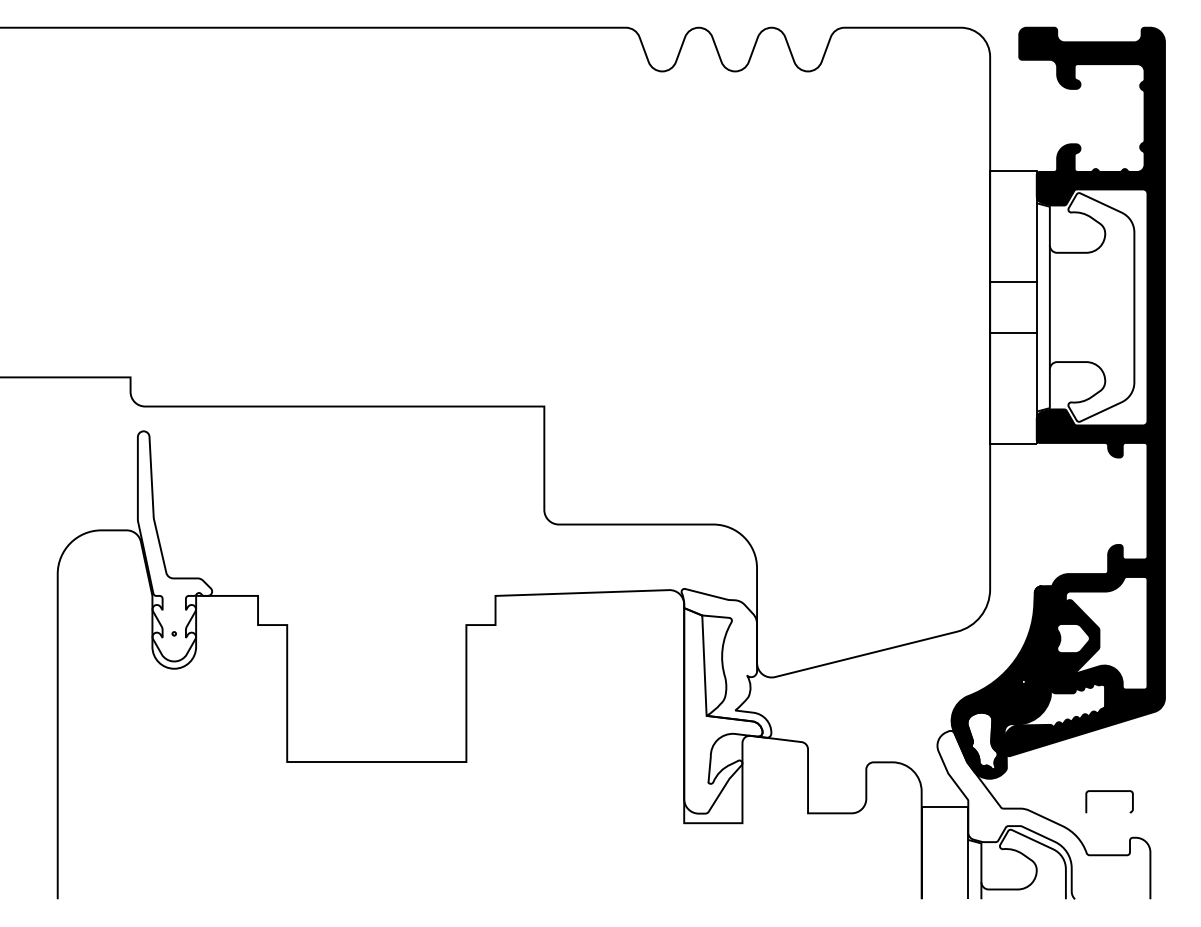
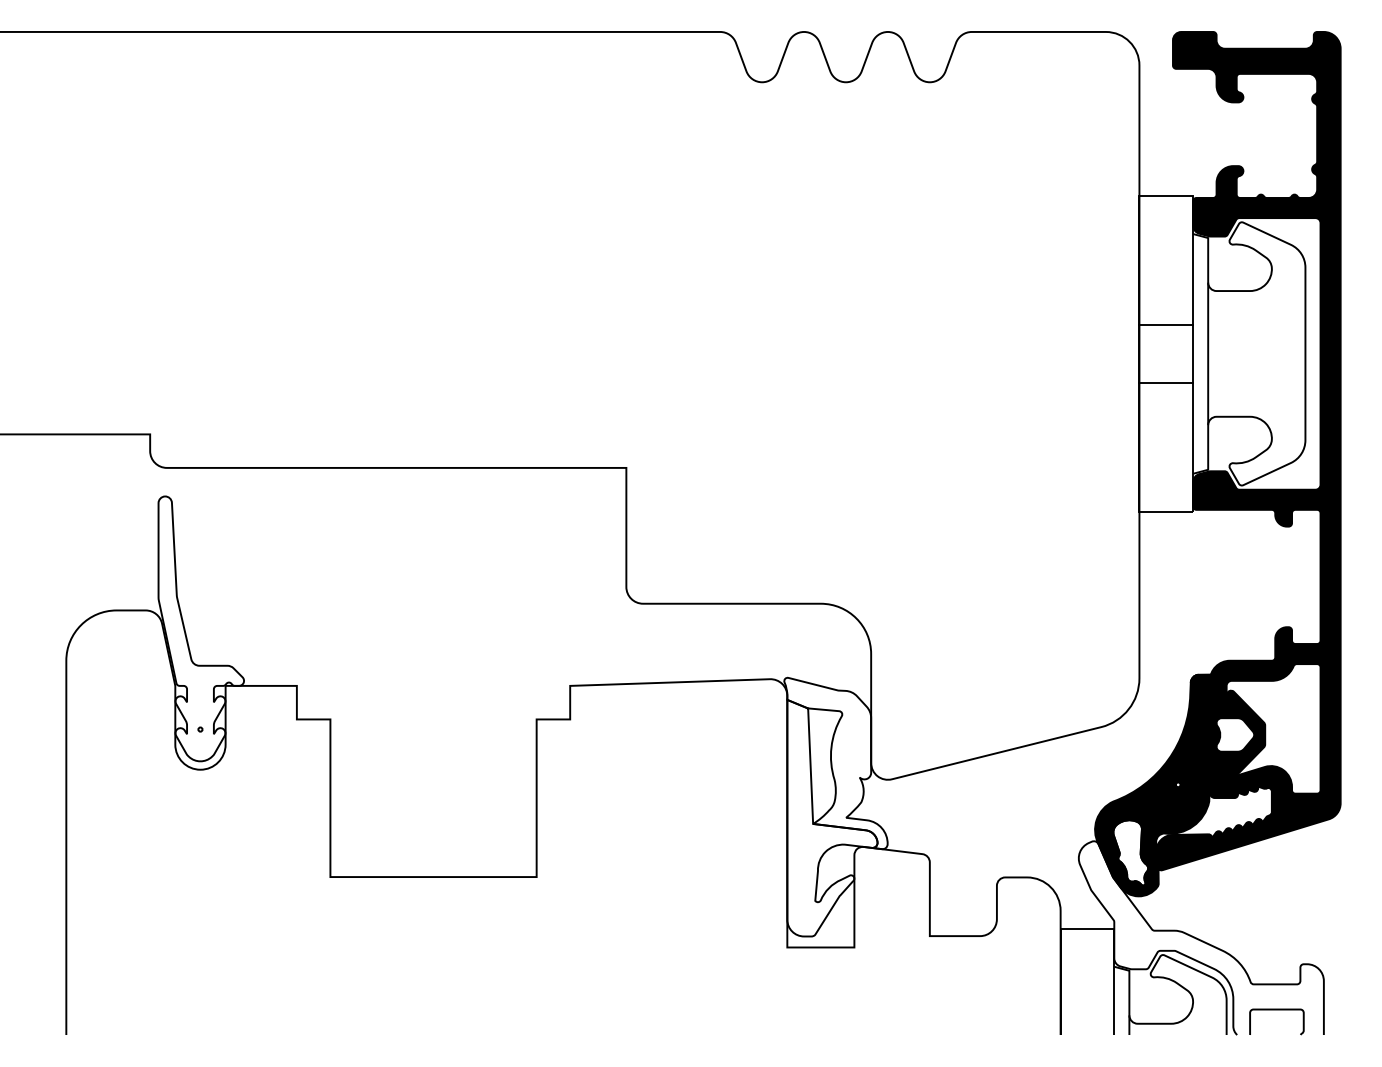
curve: (1109, 791) -> (1276, 1009), moved

